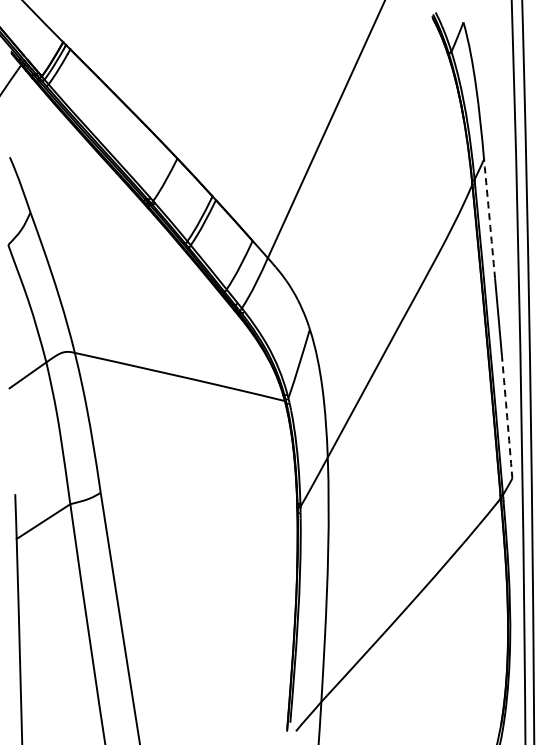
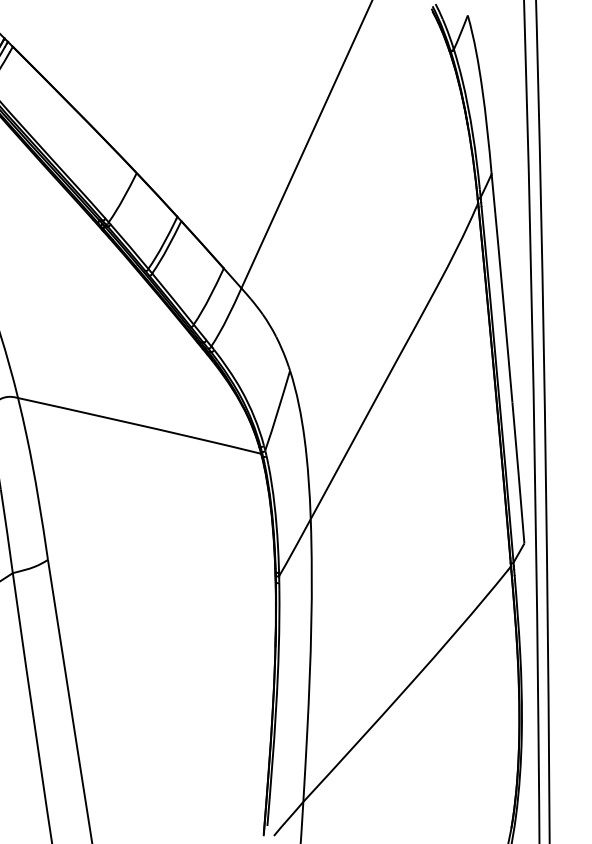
arc: (489, 219) -> (497, 243), dashed -> solid
arc: (507, 417) -> (518, 472), dashed -> solid

